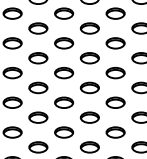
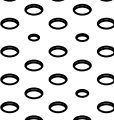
part: (38, 28) -> (34, 37), size x0.6
part: (89, 28) -> (81, 37), size x0.7
part: (89, 87) -> (81, 92), size x0.7

